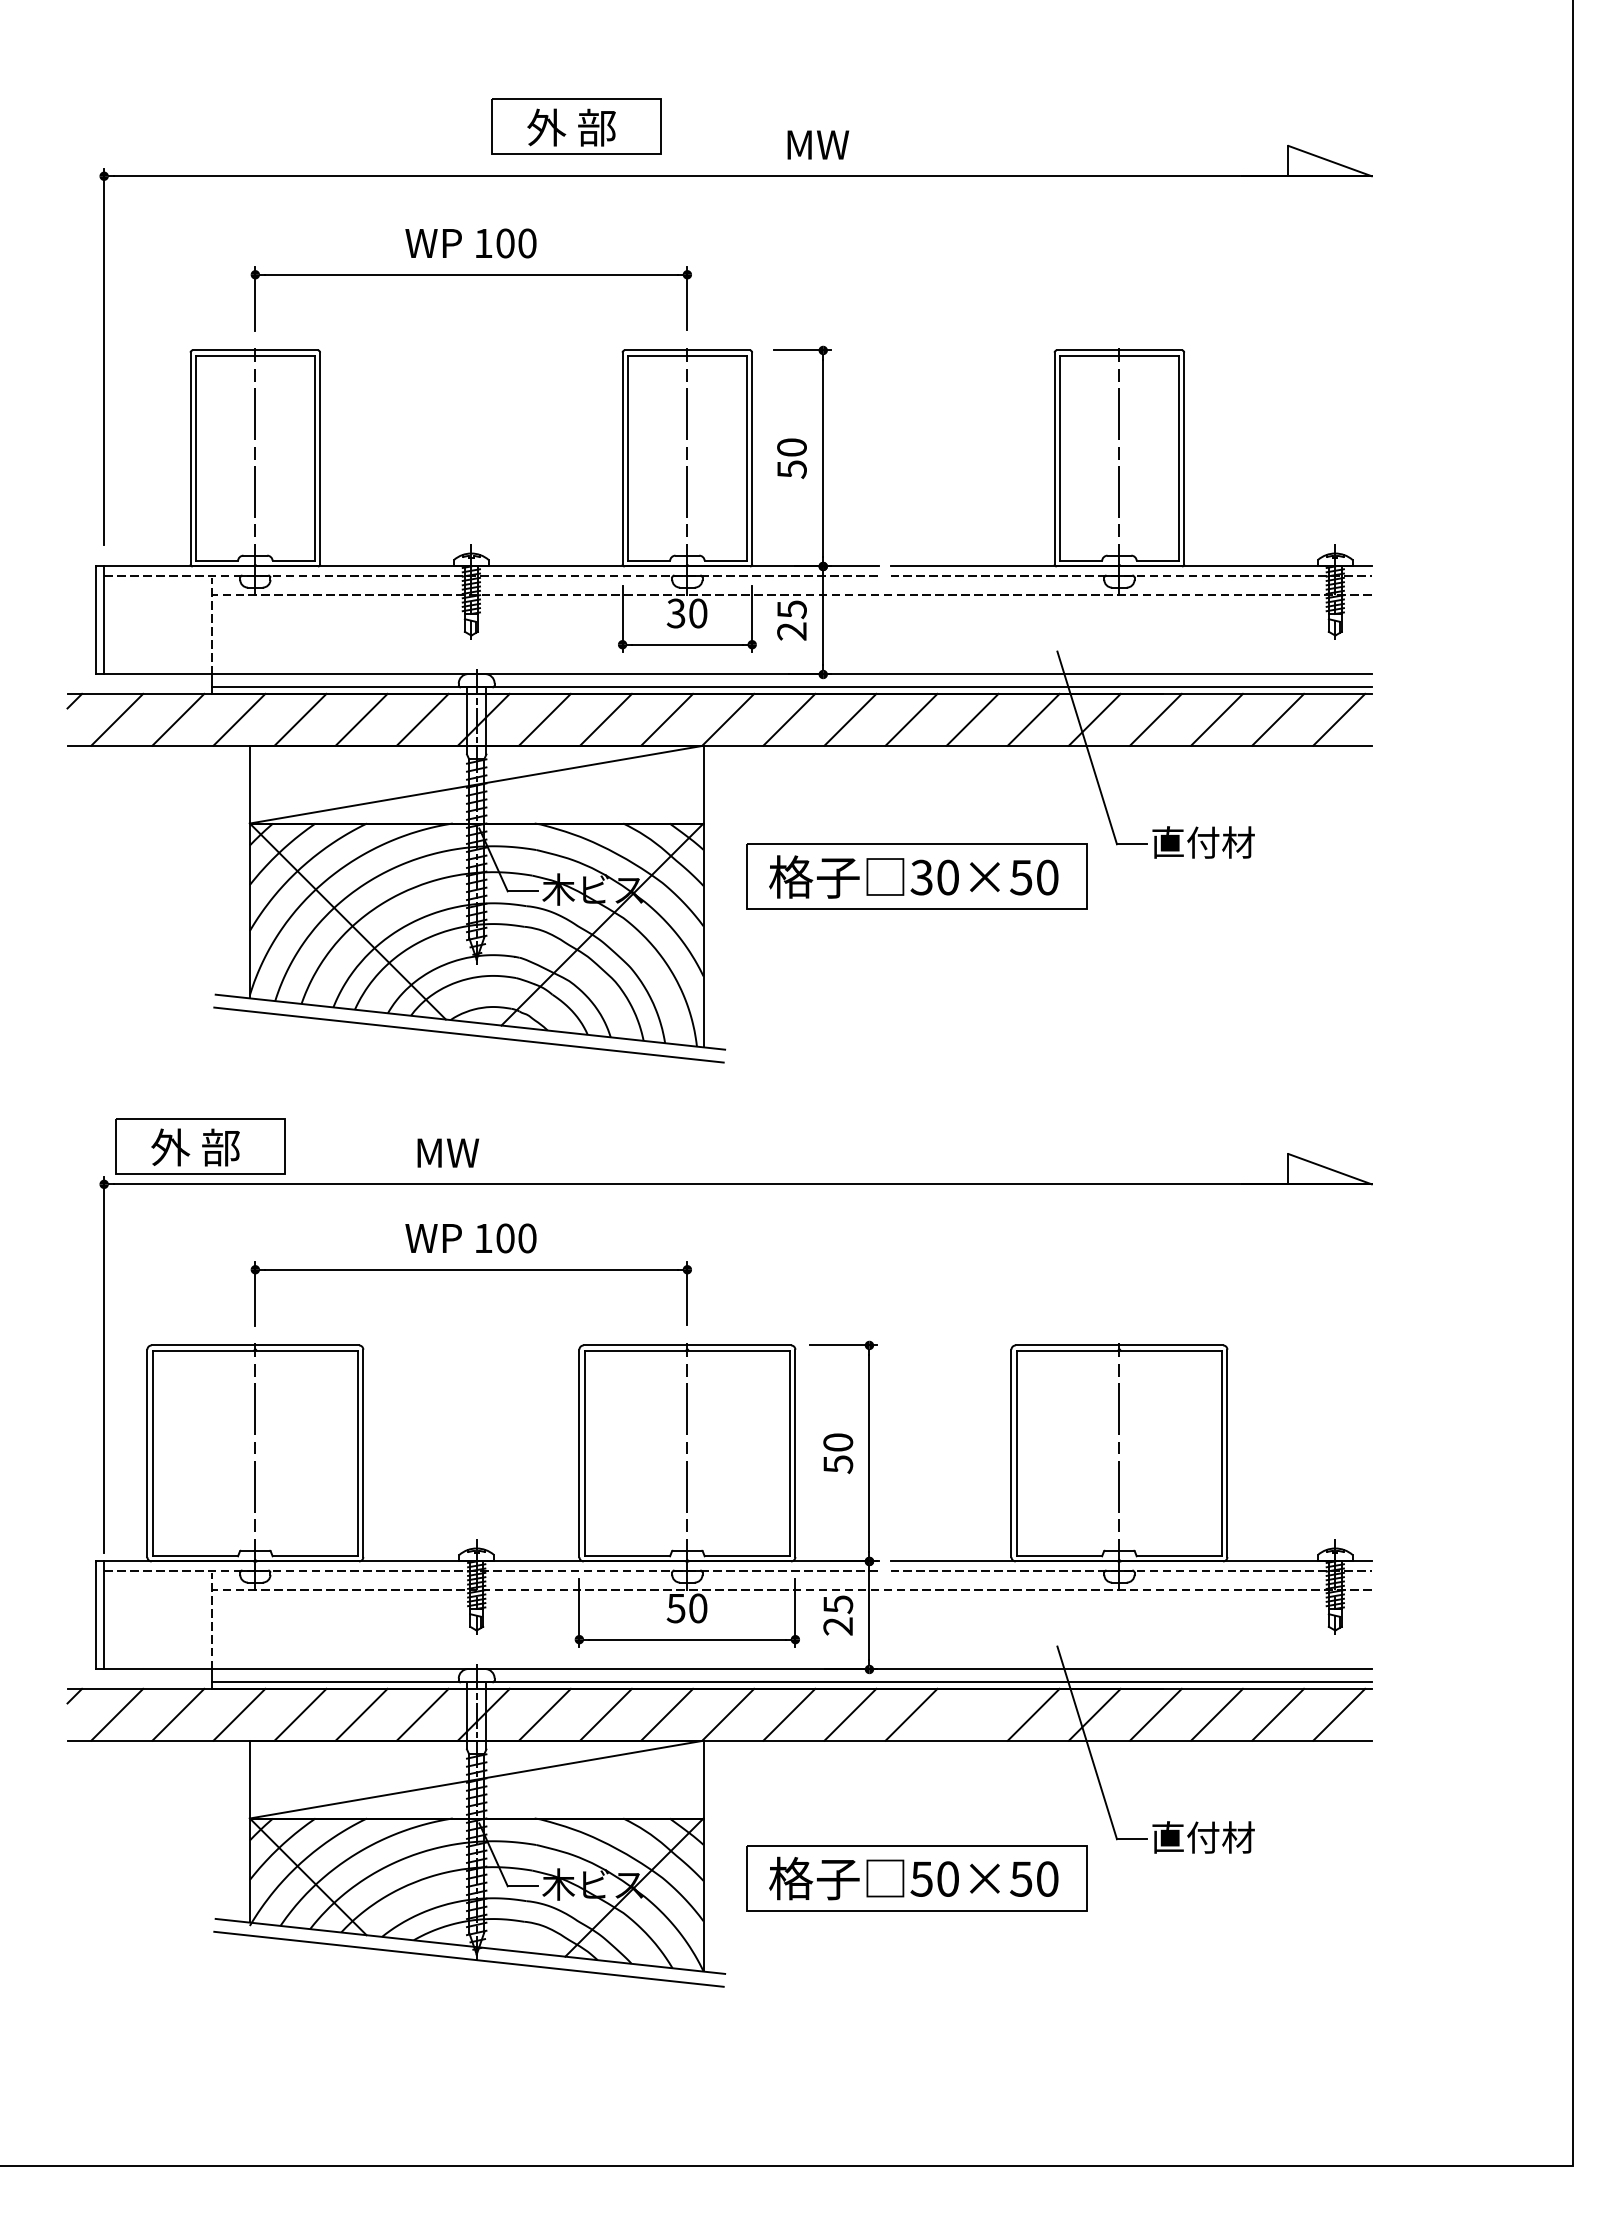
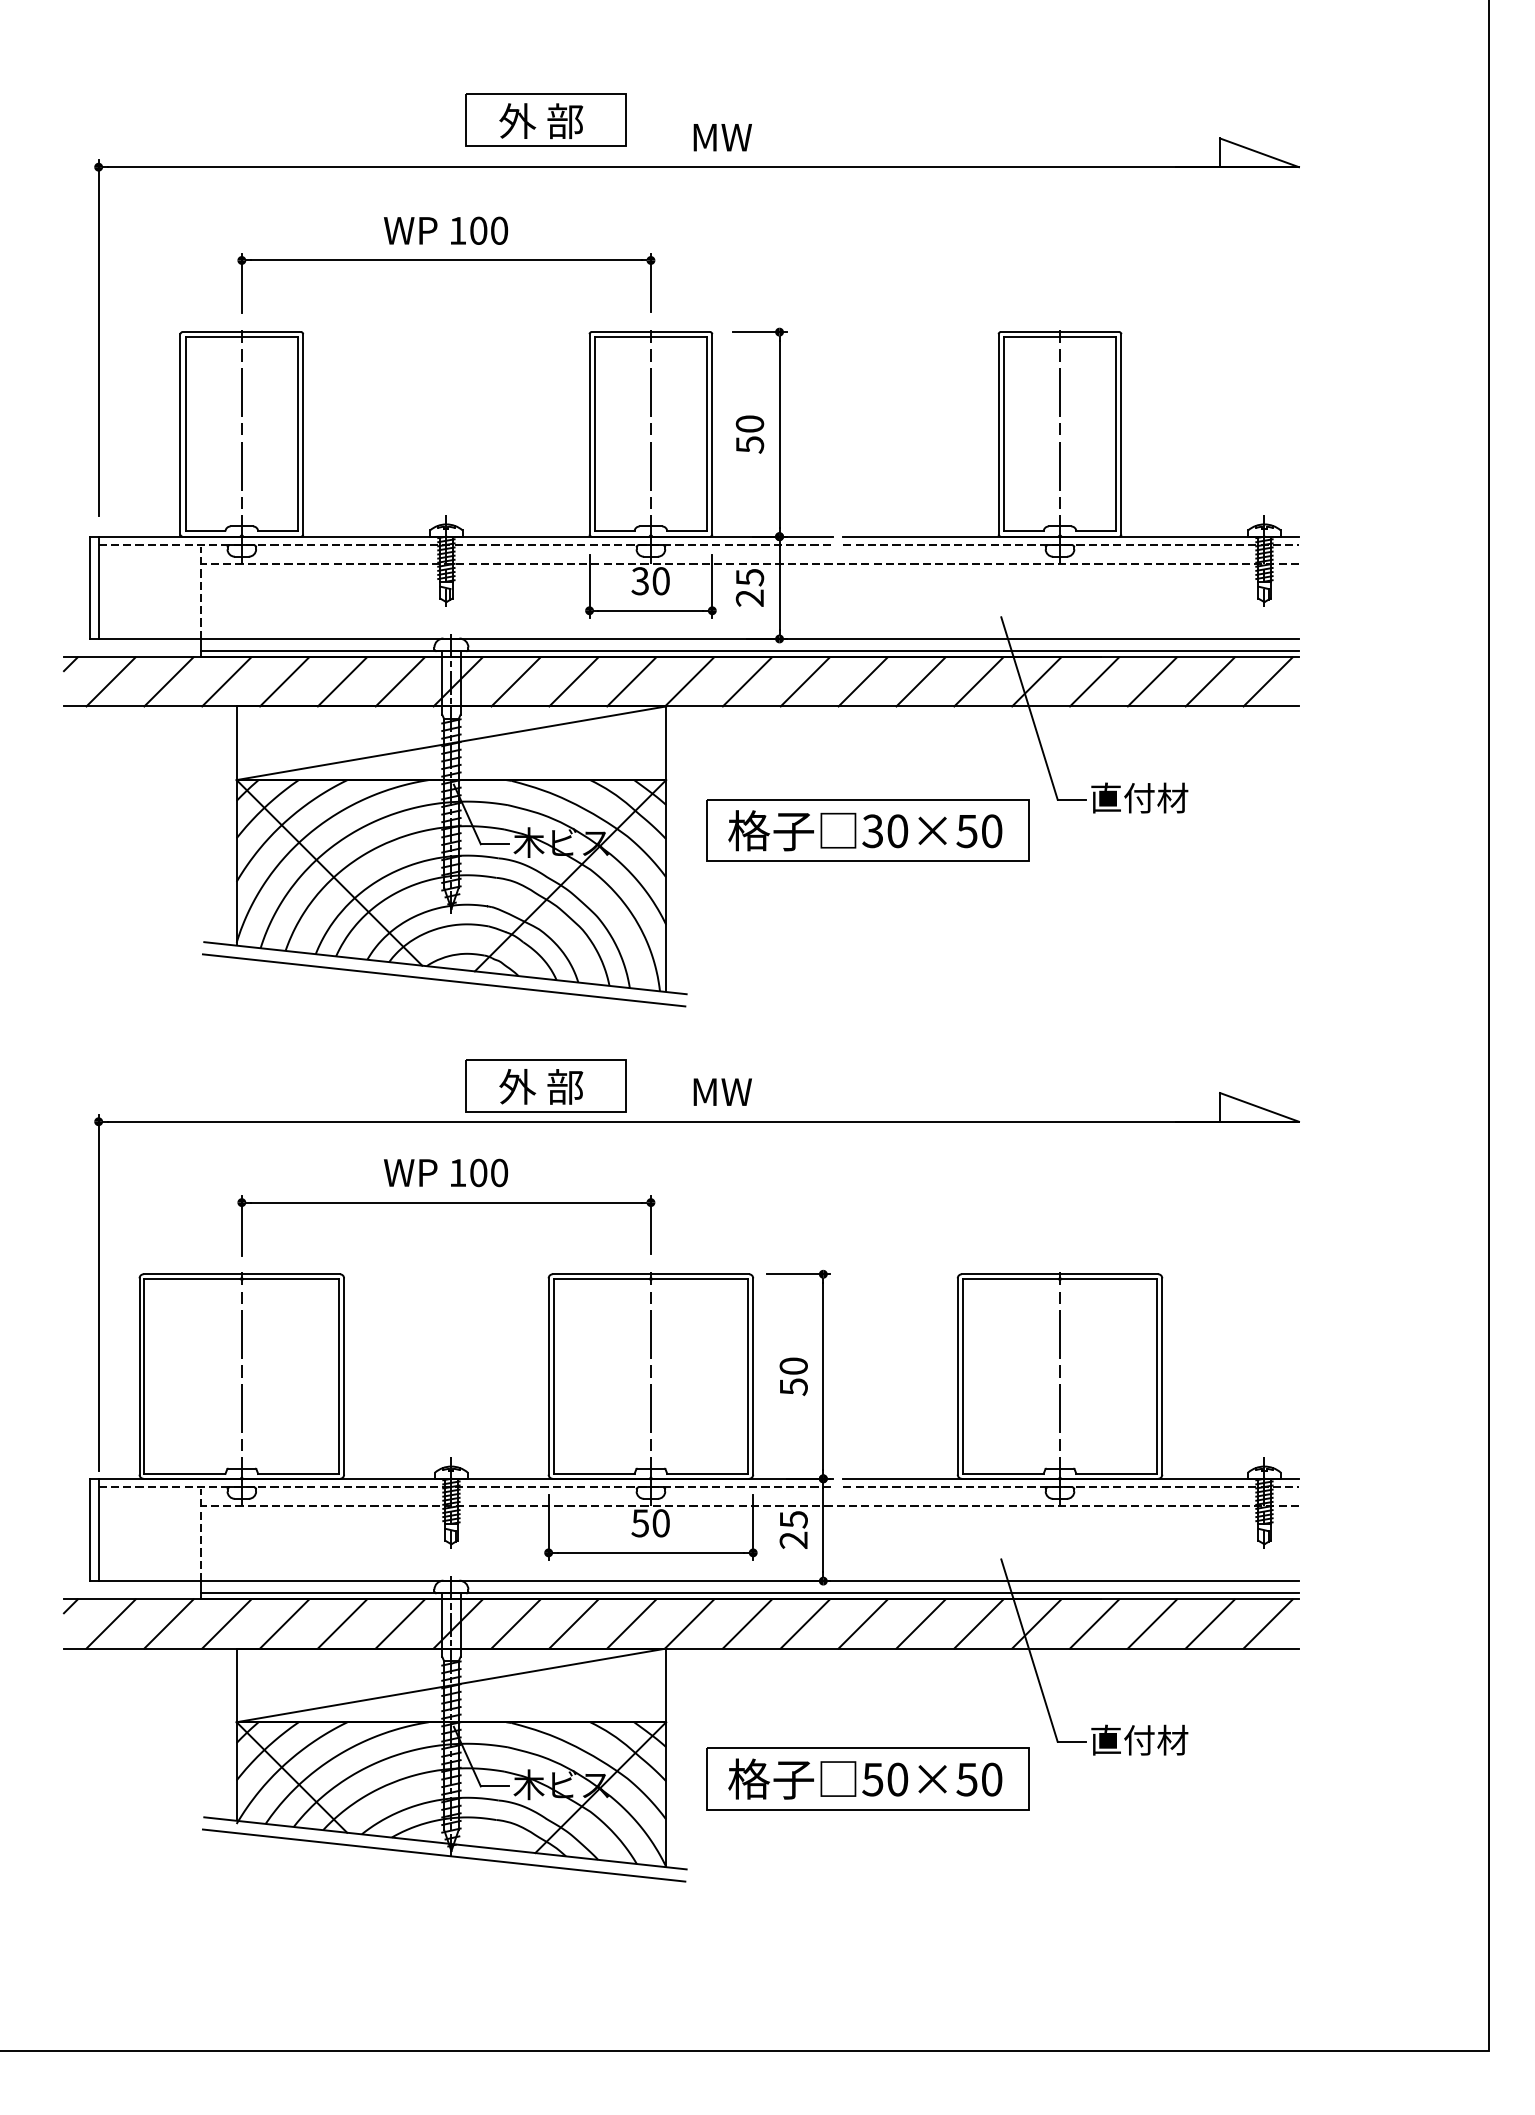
text: (818, 144) -> (722, 137), moved
part: (200, 1146) -> (545, 1085), moved
text: (448, 1152) -> (722, 1091), moved
line: (972, 1714) -> (920, 1623), added

